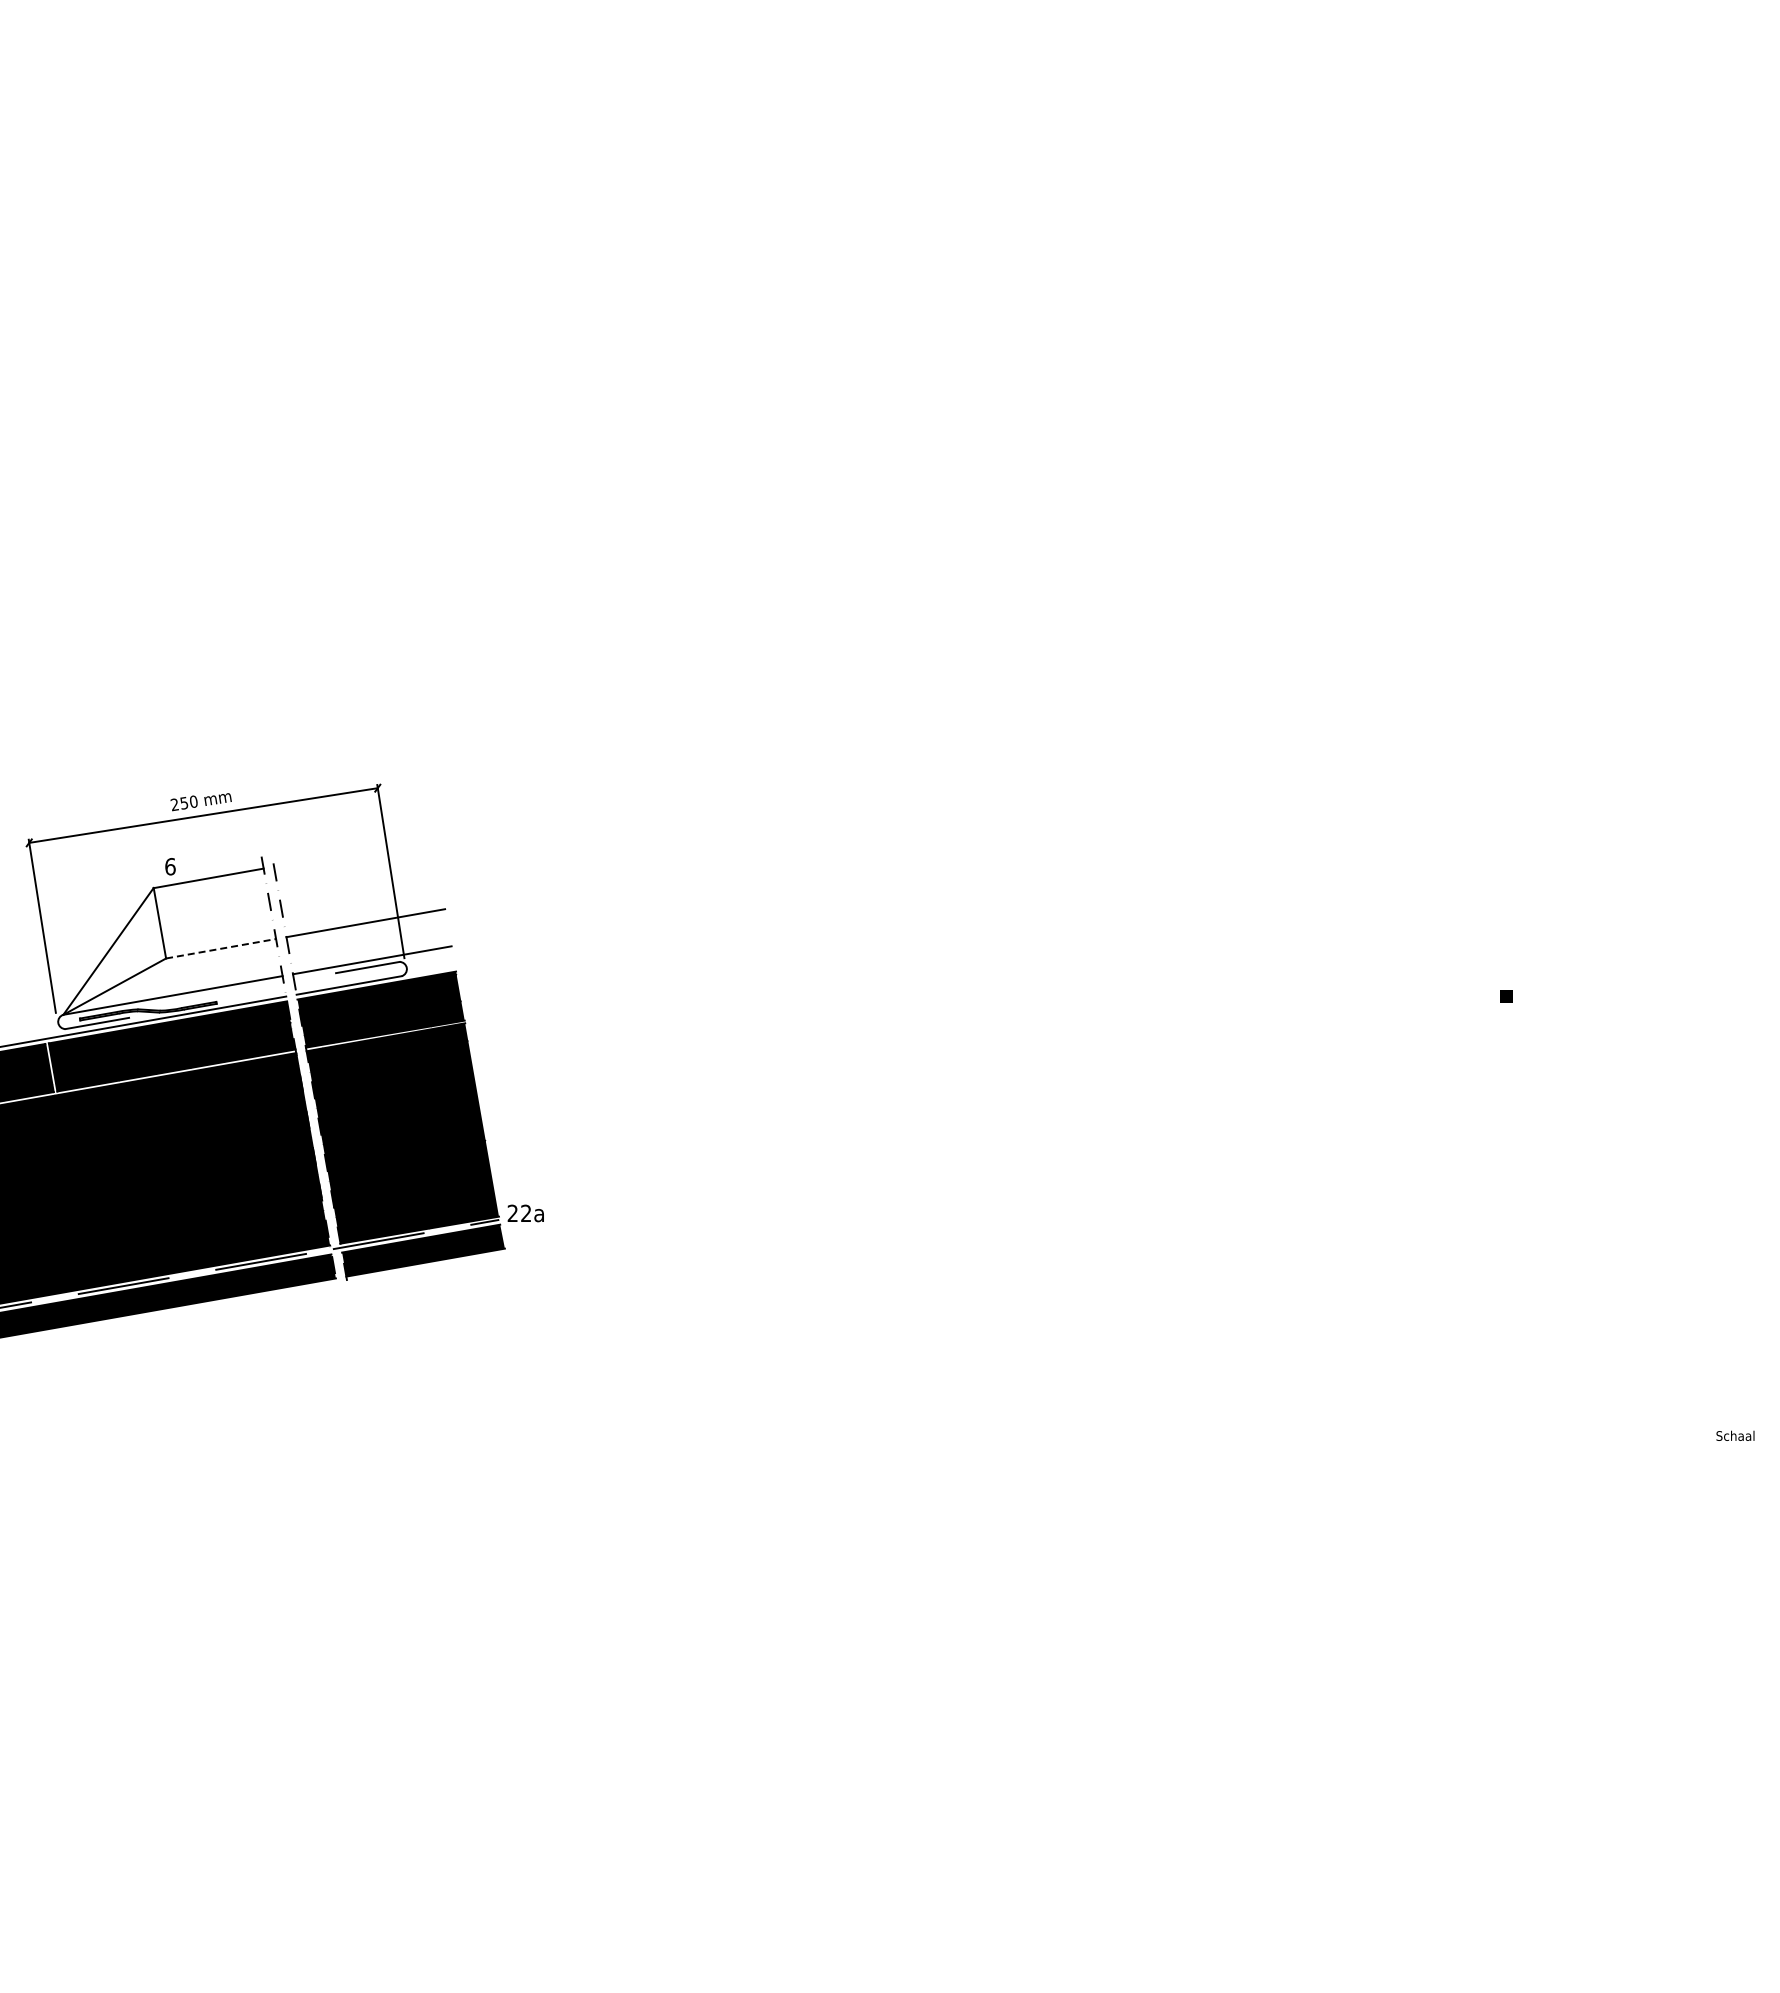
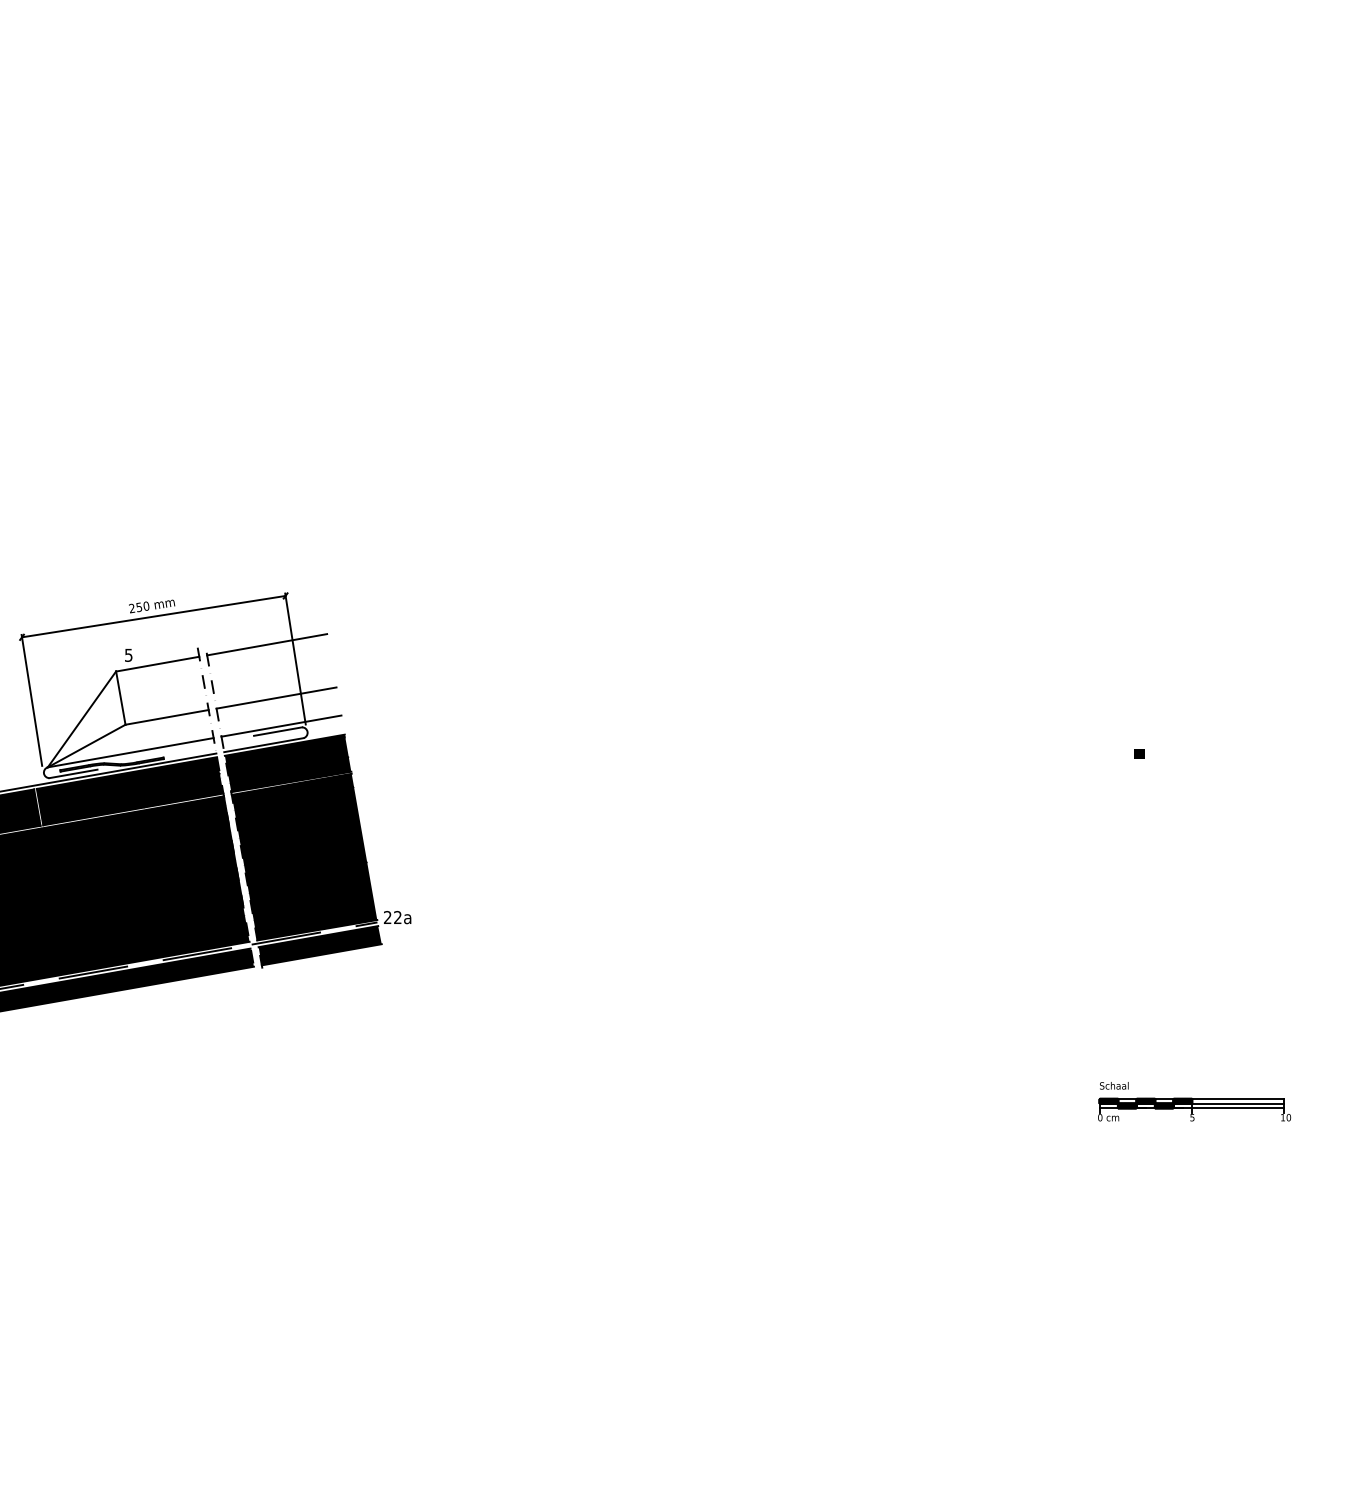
line: (353, 852) -> (267, 644), added
text: (170, 866) -> (128, 655), 6 -> 5
line: (221, 948) -> (167, 717), dashed -> solid
text: (1735, 1435) -> (1114, 1085), moved
part: (1579, 1467) -> (1194, 1109), added

